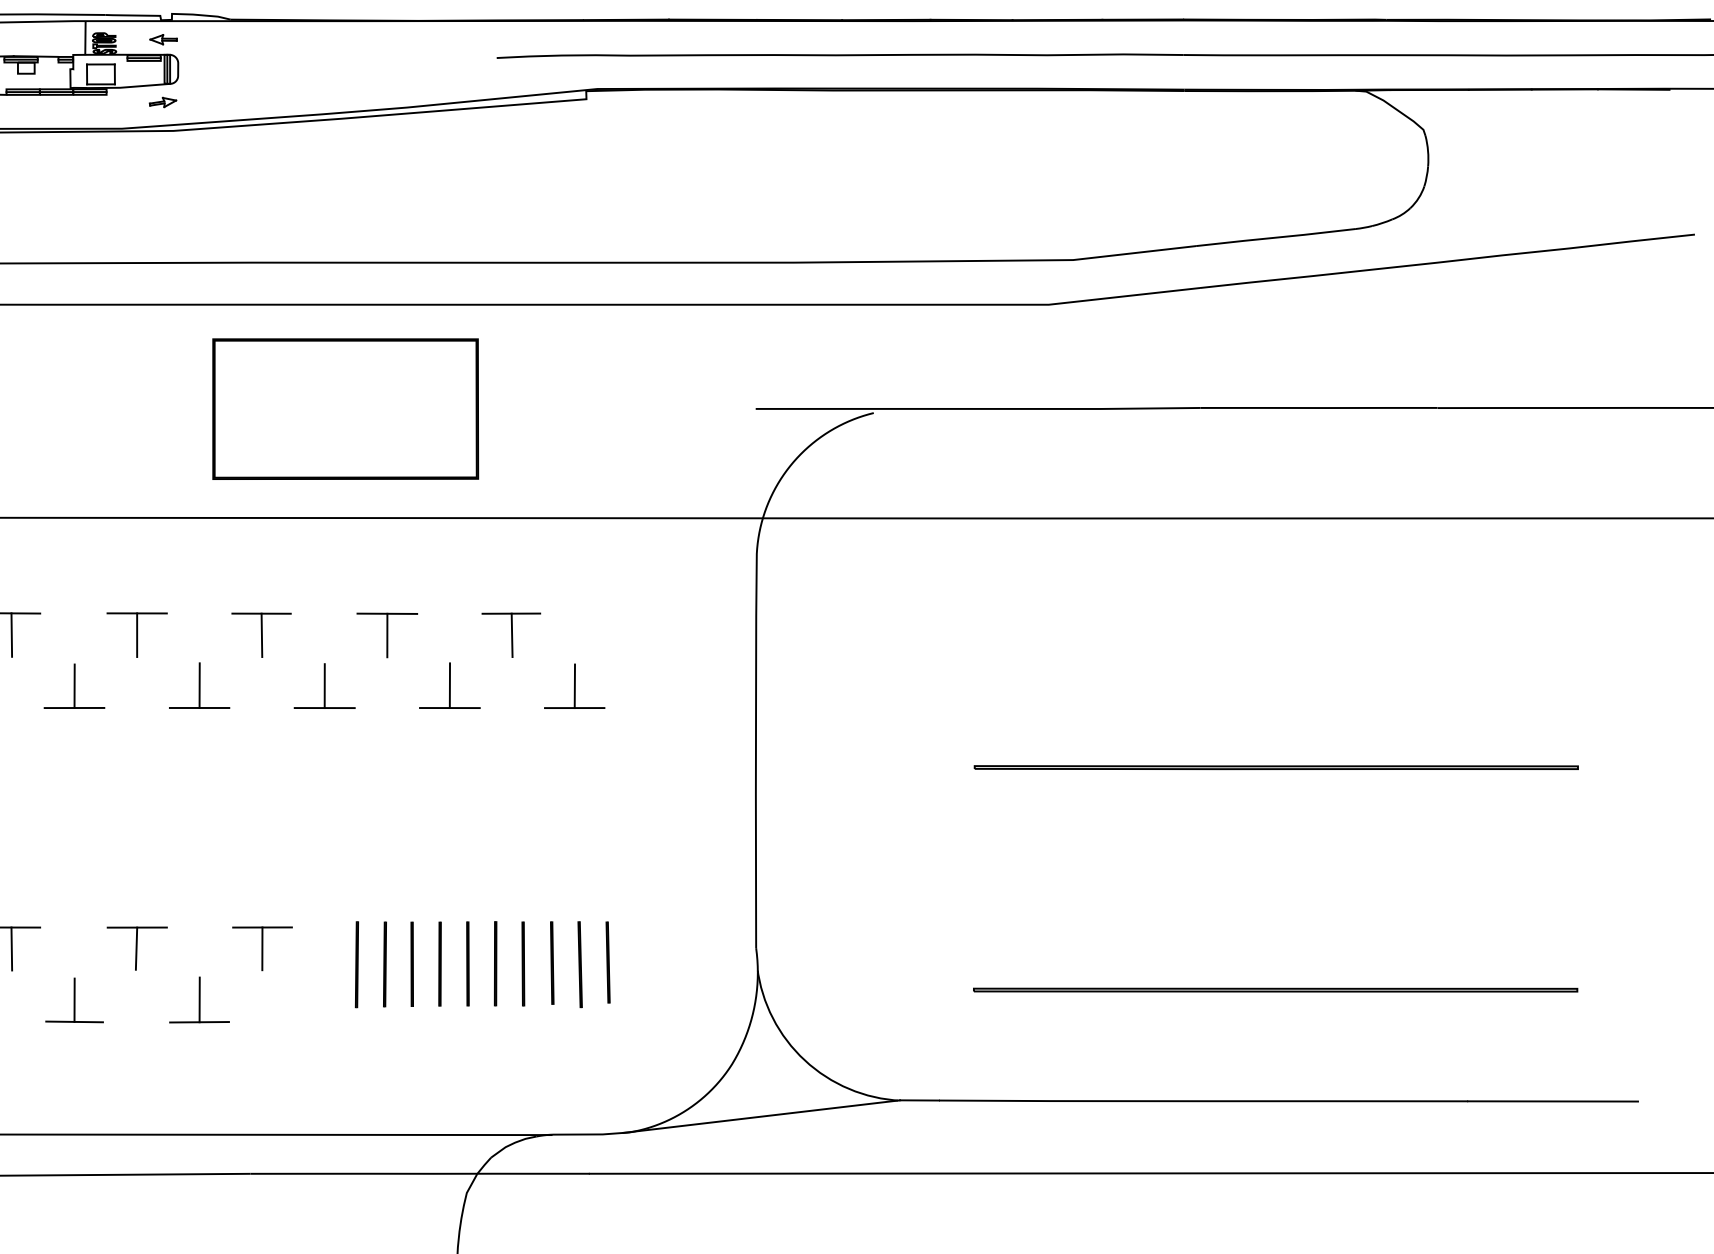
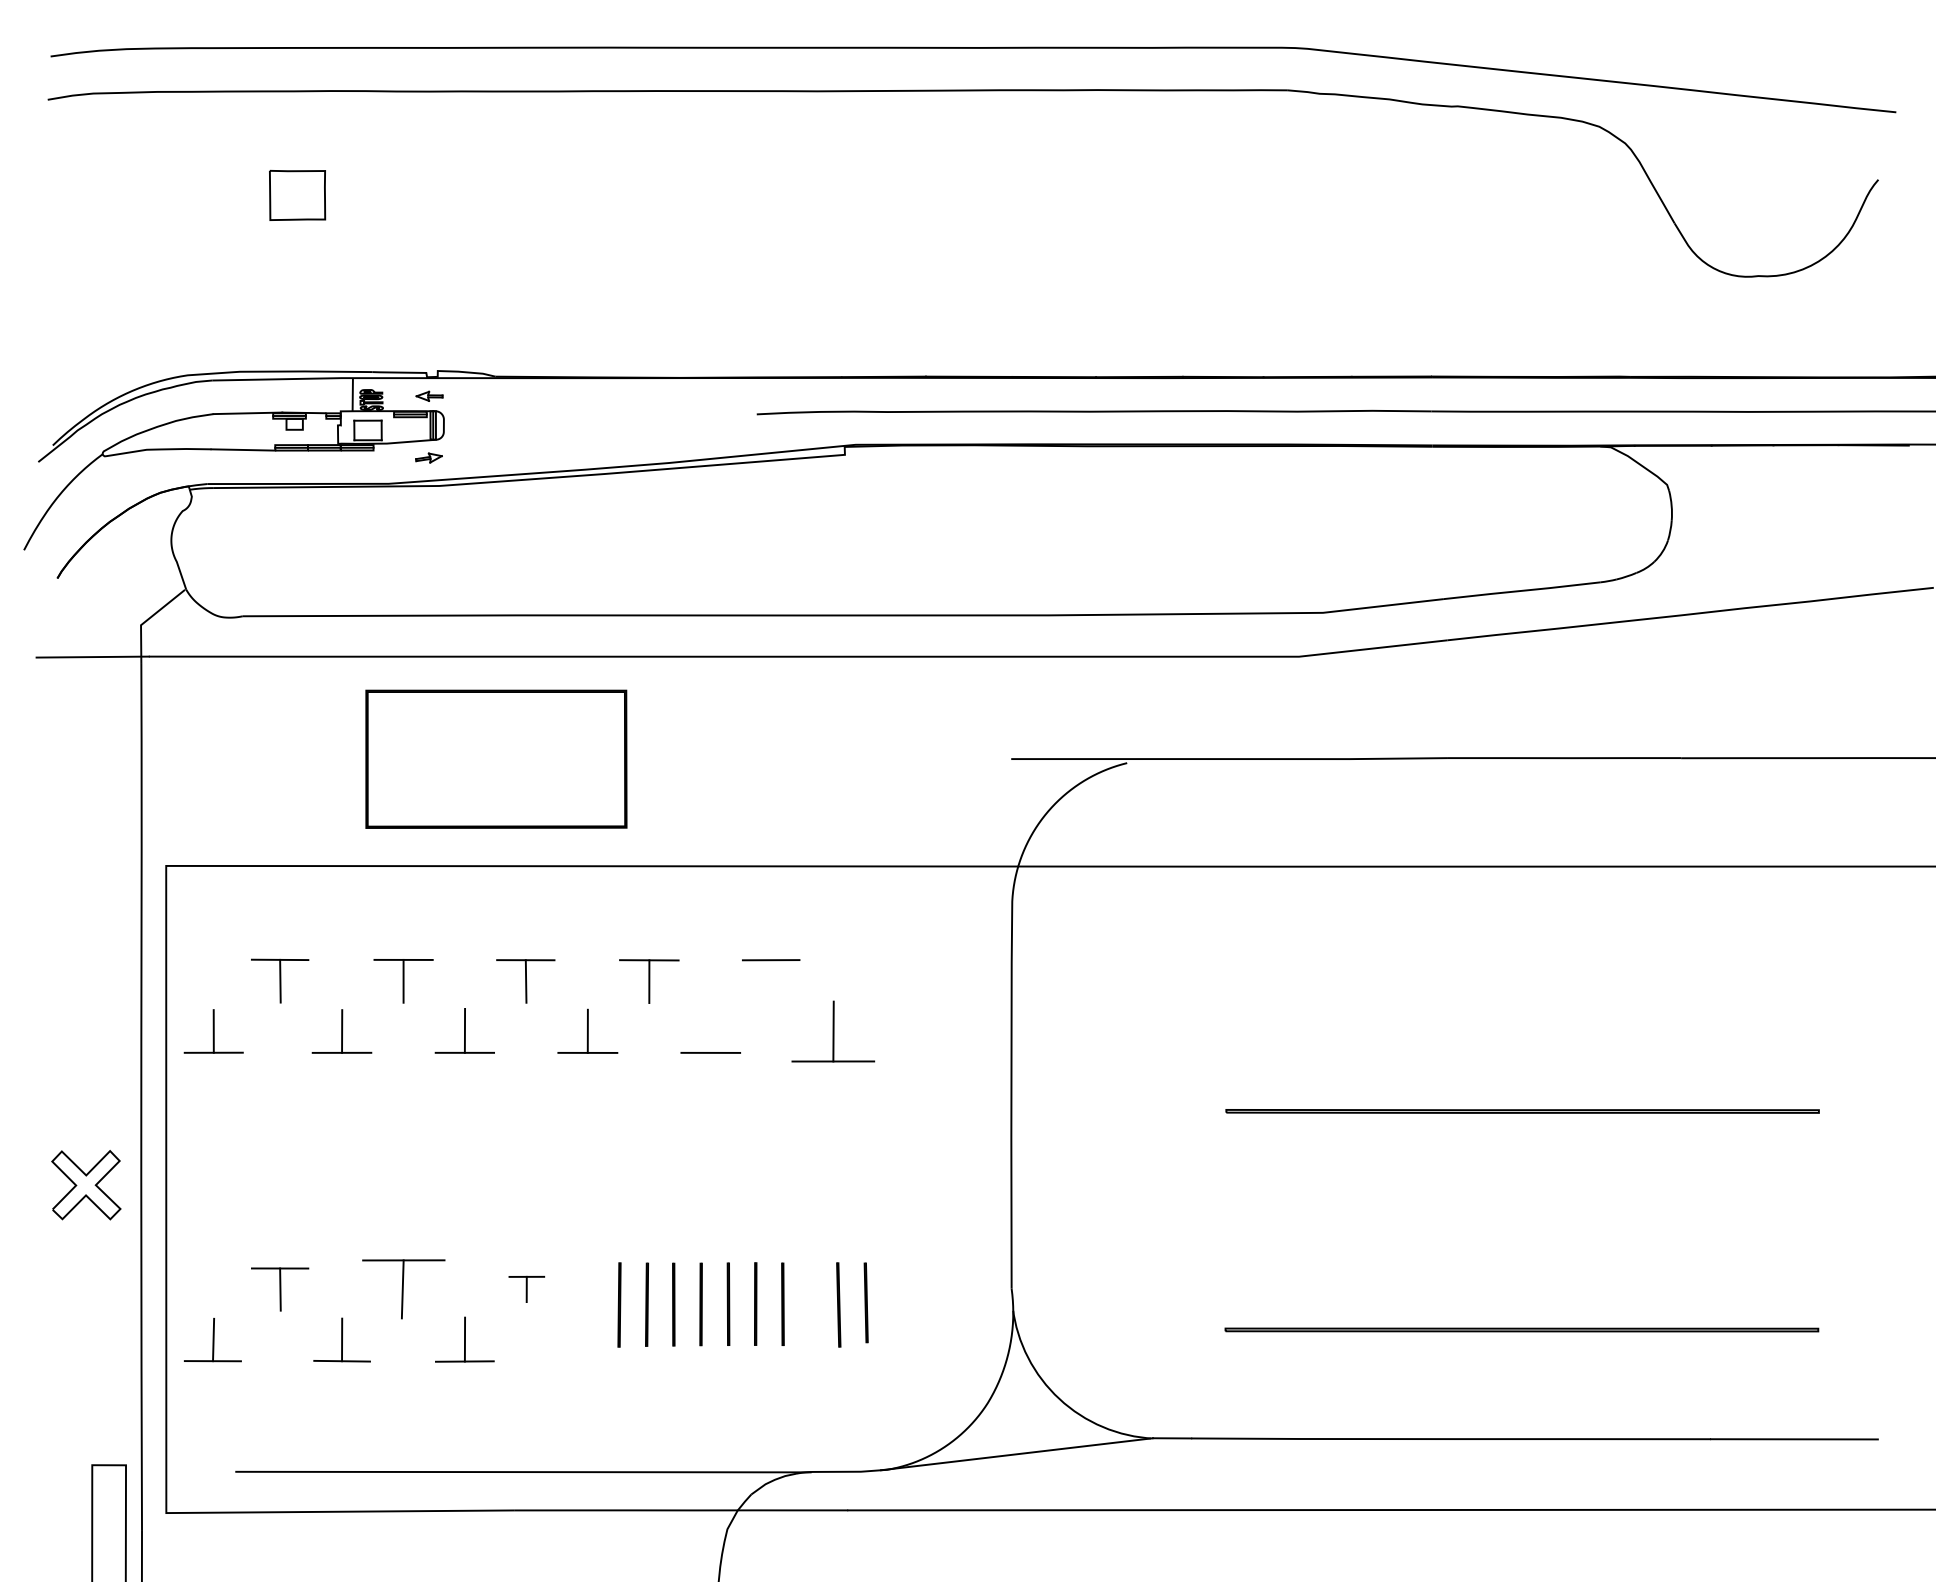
part: (345, 408) -> (496, 758), moved
line: (511, 635) -> (771, 981), removed
line: (449, 685) -> (710, 1030), removed
part: (574, 686) -> (833, 1031), size x1.4
part: (137, 947) -> (403, 1288), size x1.4
part: (262, 948) -> (526, 1289), size x0.6
line: (552, 963) -> (811, 1303), removed

